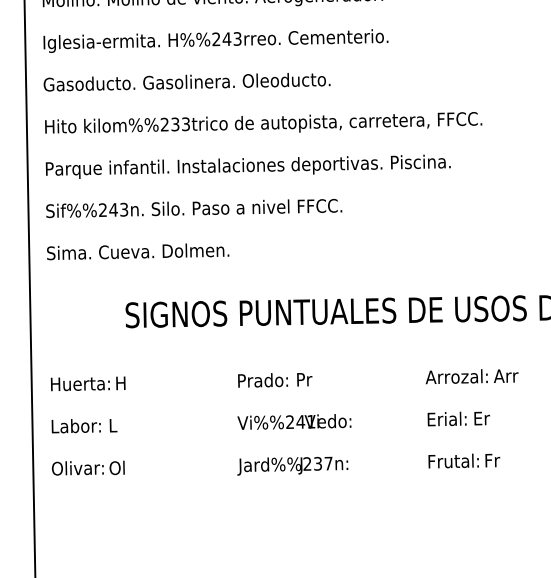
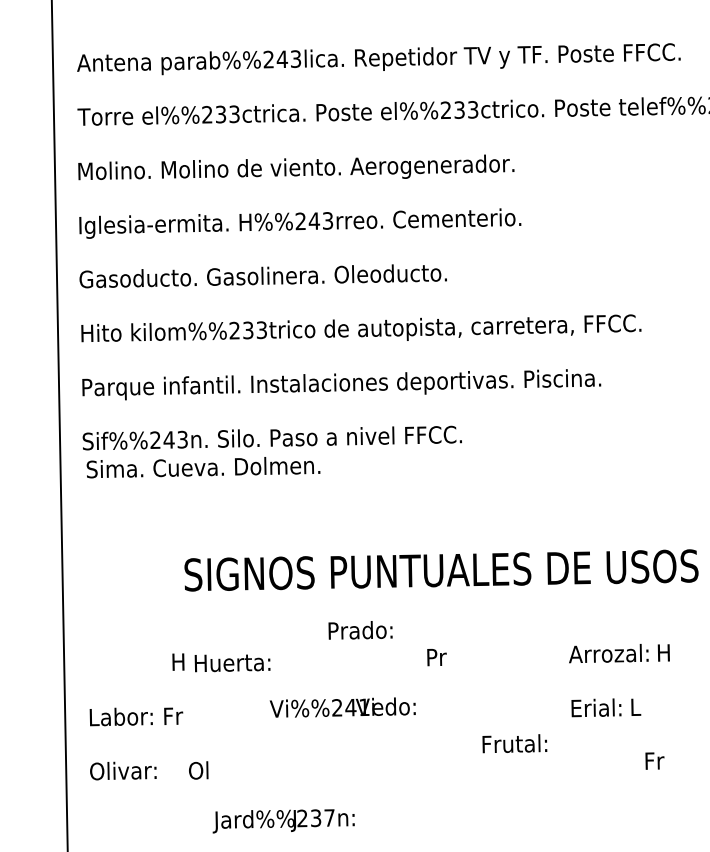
text: (138, 251) -> (203, 467), moved
text: (505, 375) -> (671, 652), Arr -> H
text: (304, 379) -> (436, 657), moved
text: (262, 380) -> (360, 630), moved
text: (80, 384) -> (232, 663), moved
text: (483, 417) -> (642, 706), Er -> L
text: (294, 421) -> (342, 707), moved
text: (117, 425) -> (174, 715), L -> Fr
text: (453, 460) -> (514, 743), moved
text: (292, 466) -> (283, 821), moved
text: (117, 467) -> (198, 770), moved

